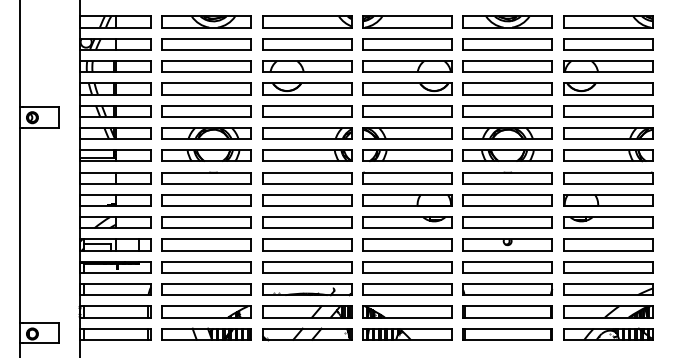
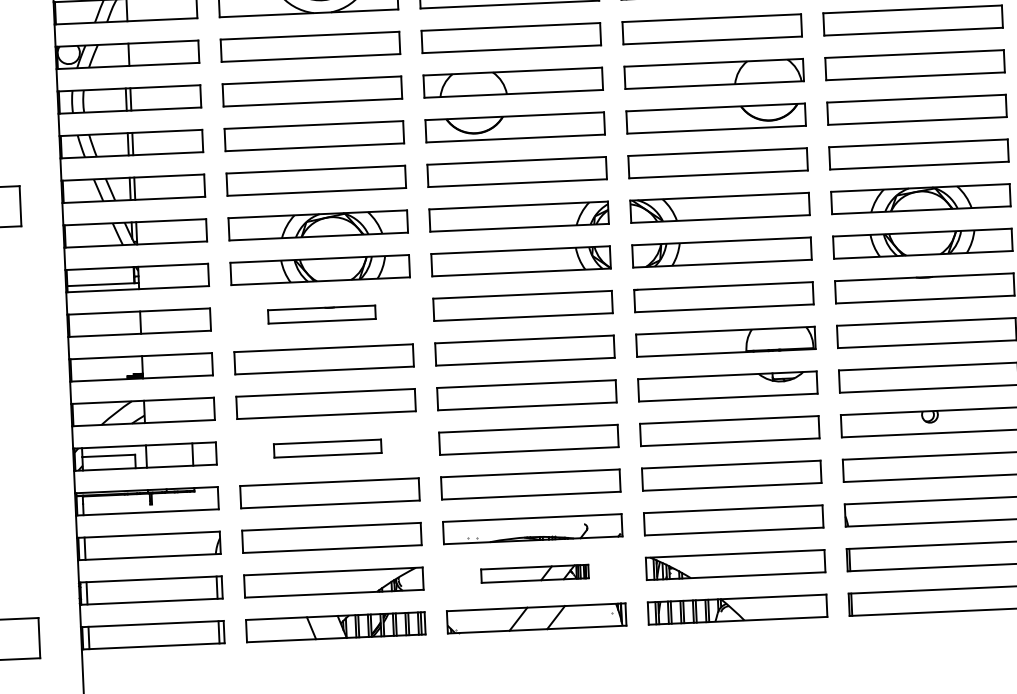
part: (206, 177) -> (321, 313), size x0.6
part: (206, 244) -> (327, 447), size x0.6
part: (307, 311) -> (535, 572), size x0.6

